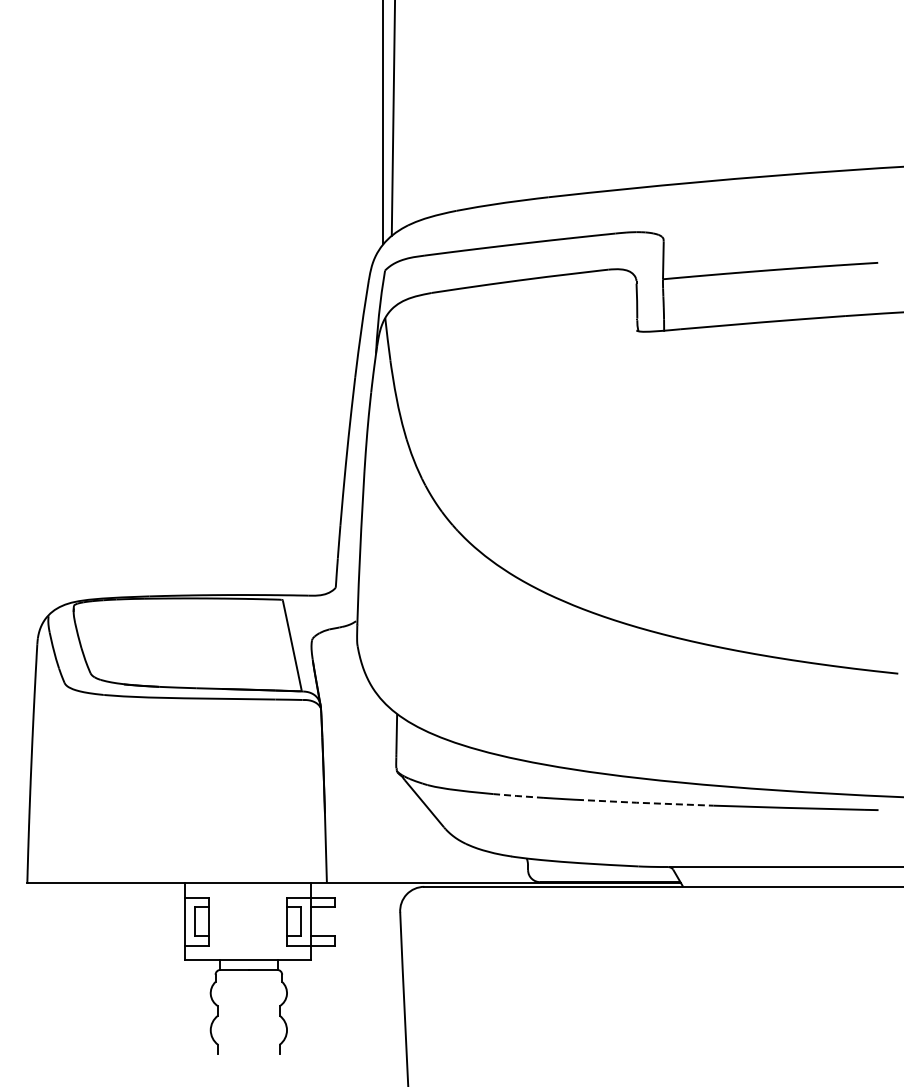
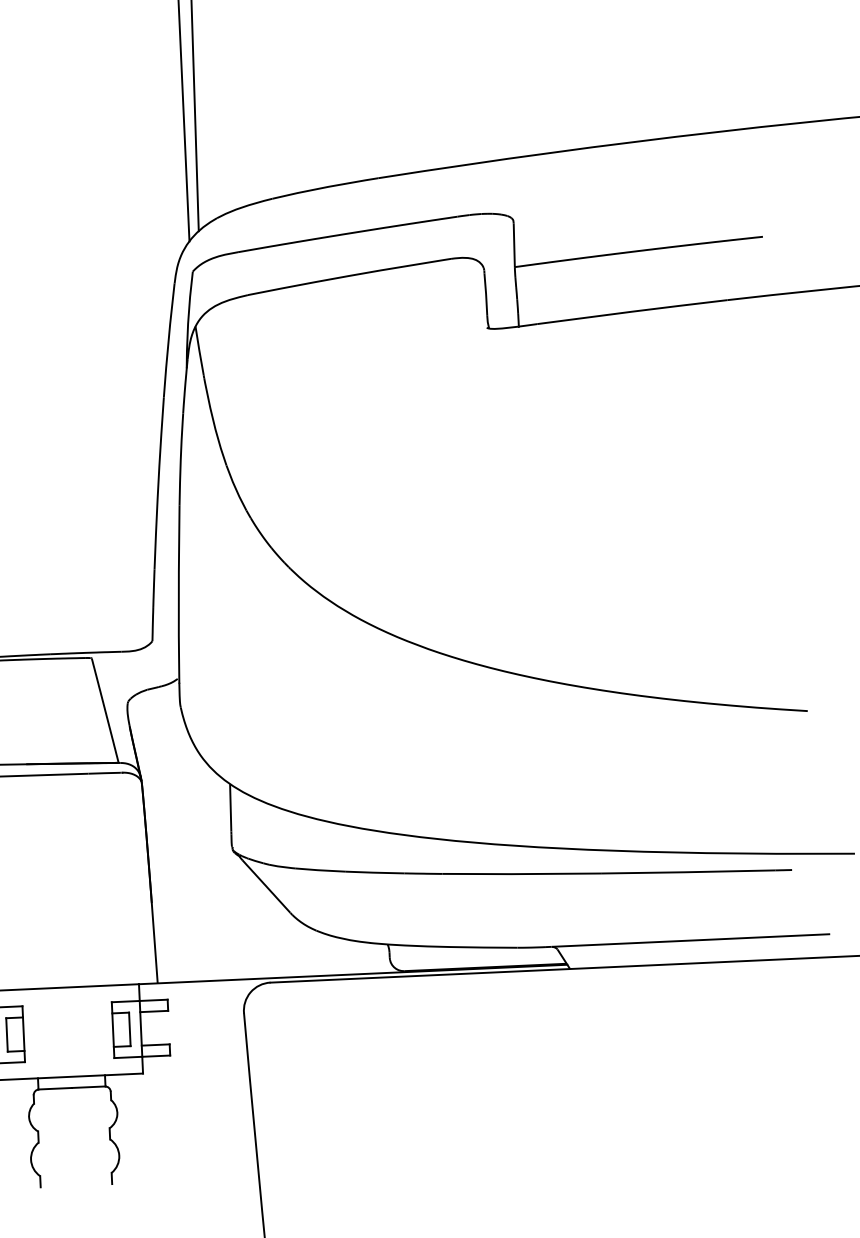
line: (517, 796) -> (373, 873), dashed -> solid
line: (645, 803) -> (522, 874), dashed -> solid

